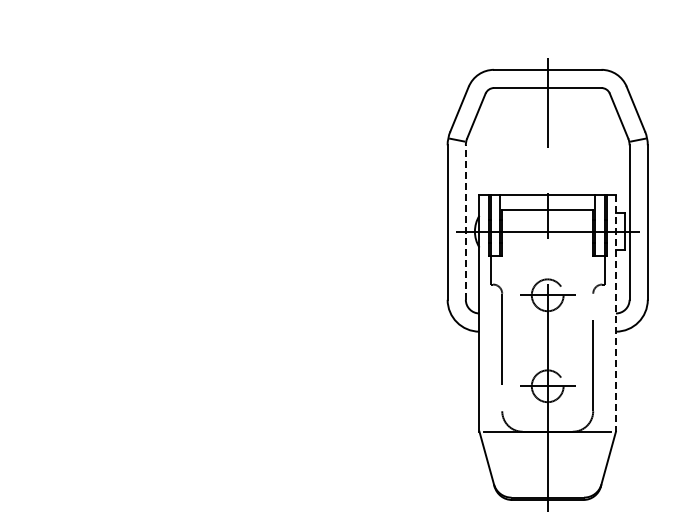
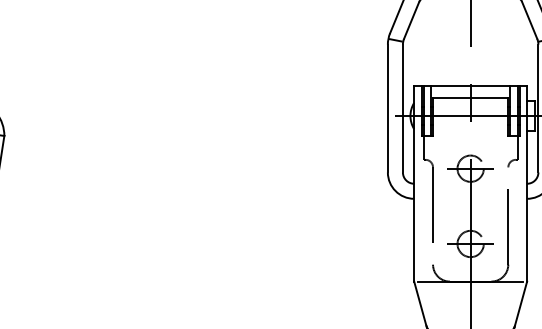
line: (465, 222) -> (402, 108), dashed -> solid
line: (615, 313) -> (526, 183), dashed -> solid

